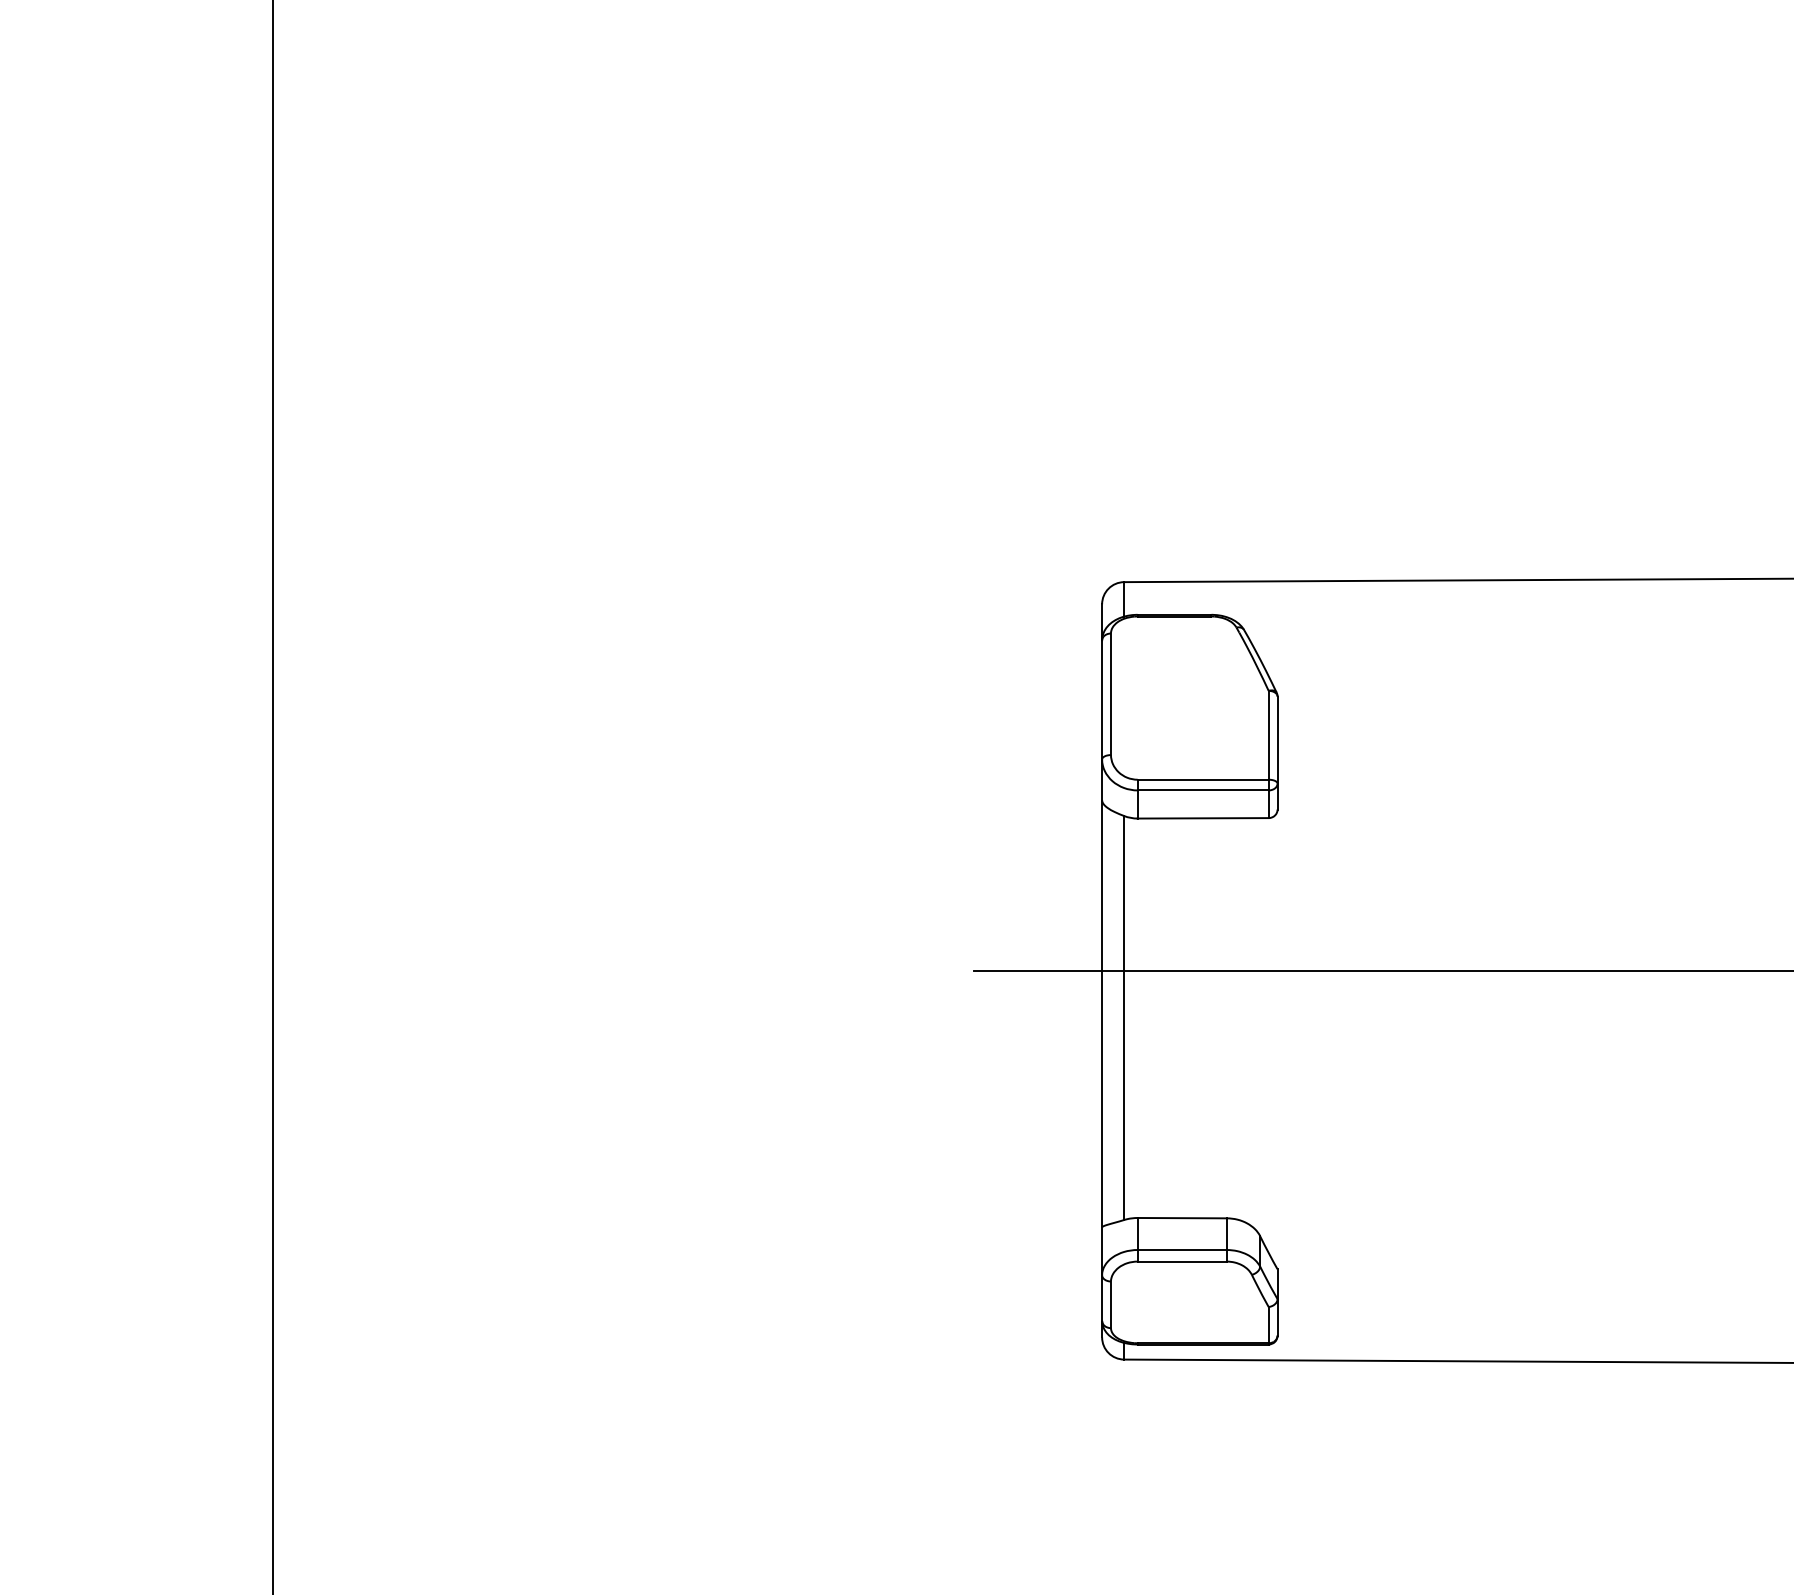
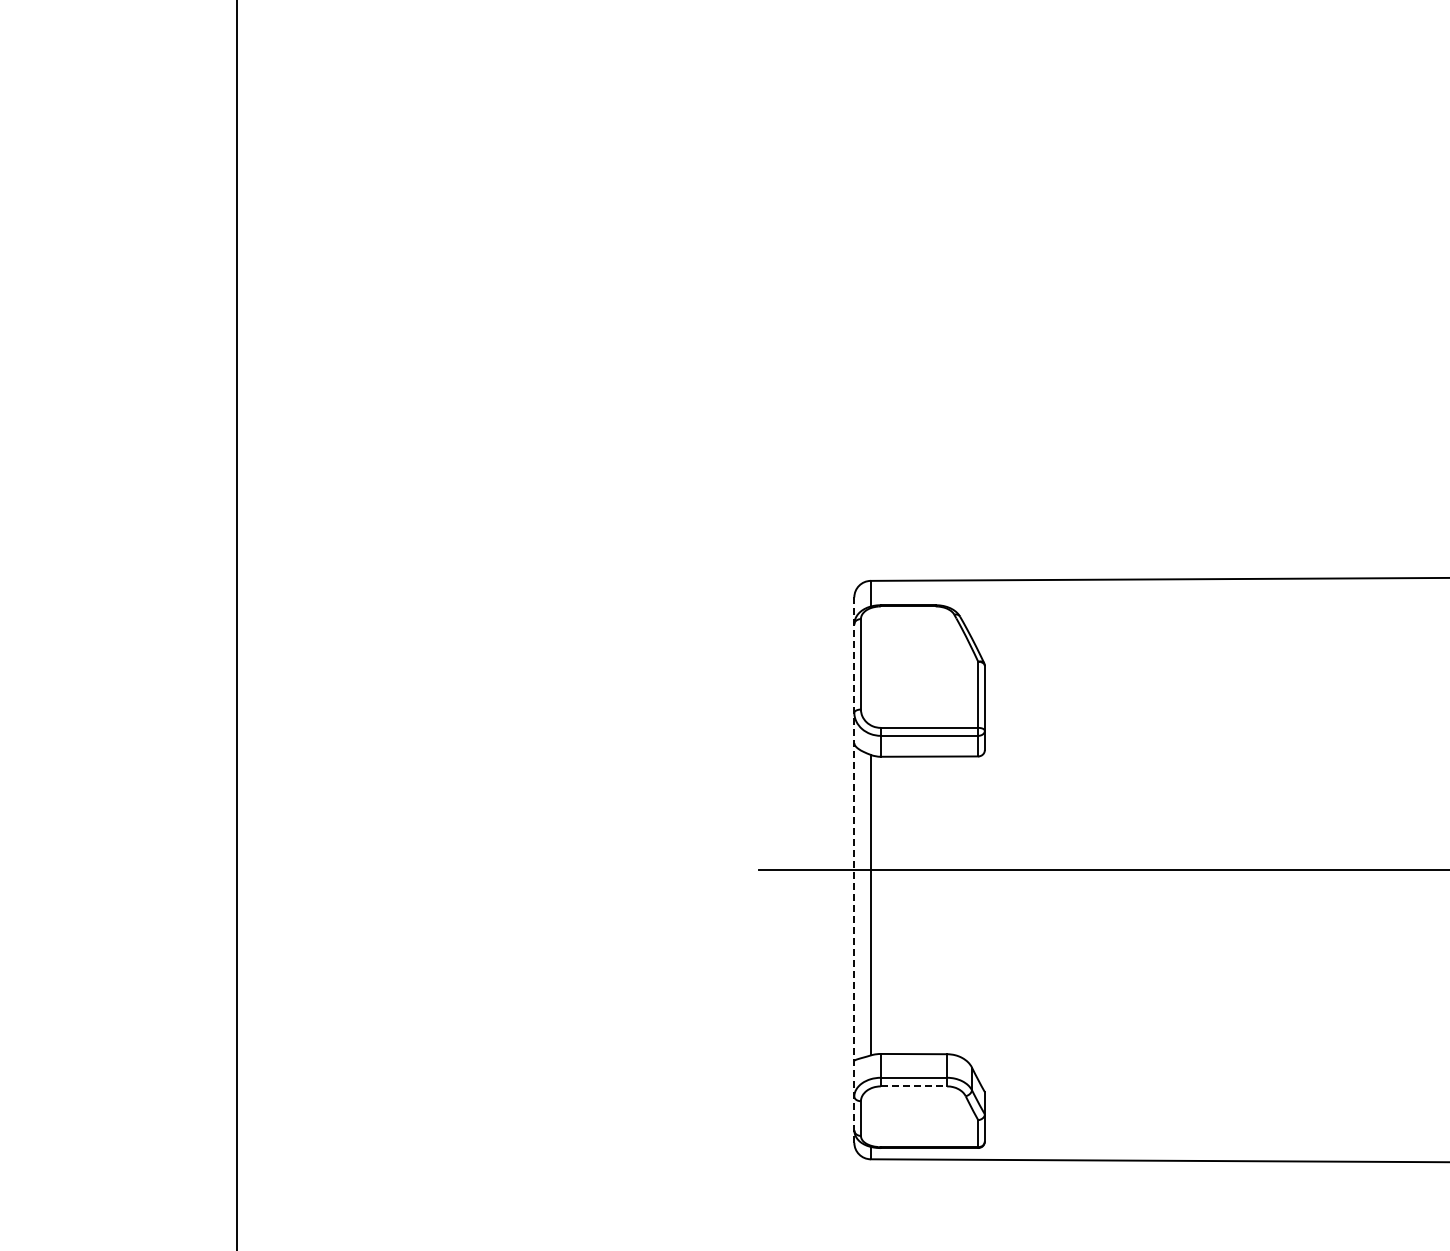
line: (1102, 971) -> (854, 870), solid -> dashed
line: (1182, 1261) -> (914, 1086), solid -> dashed

